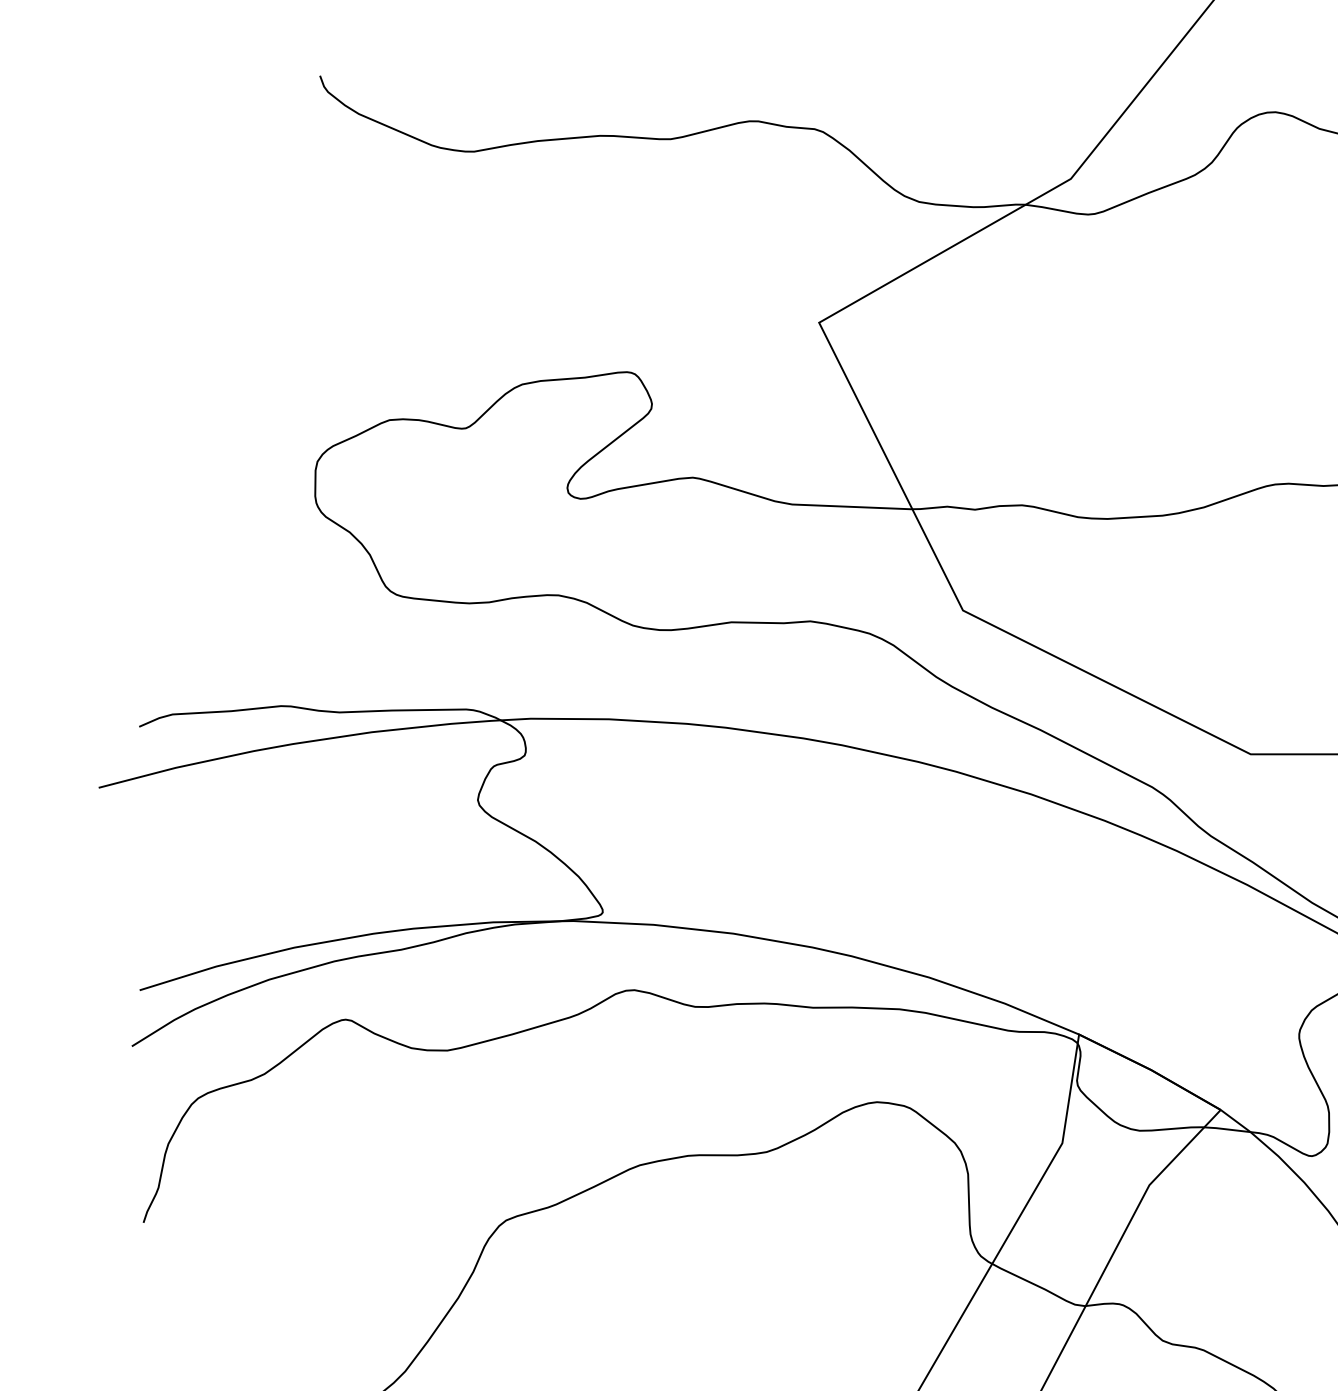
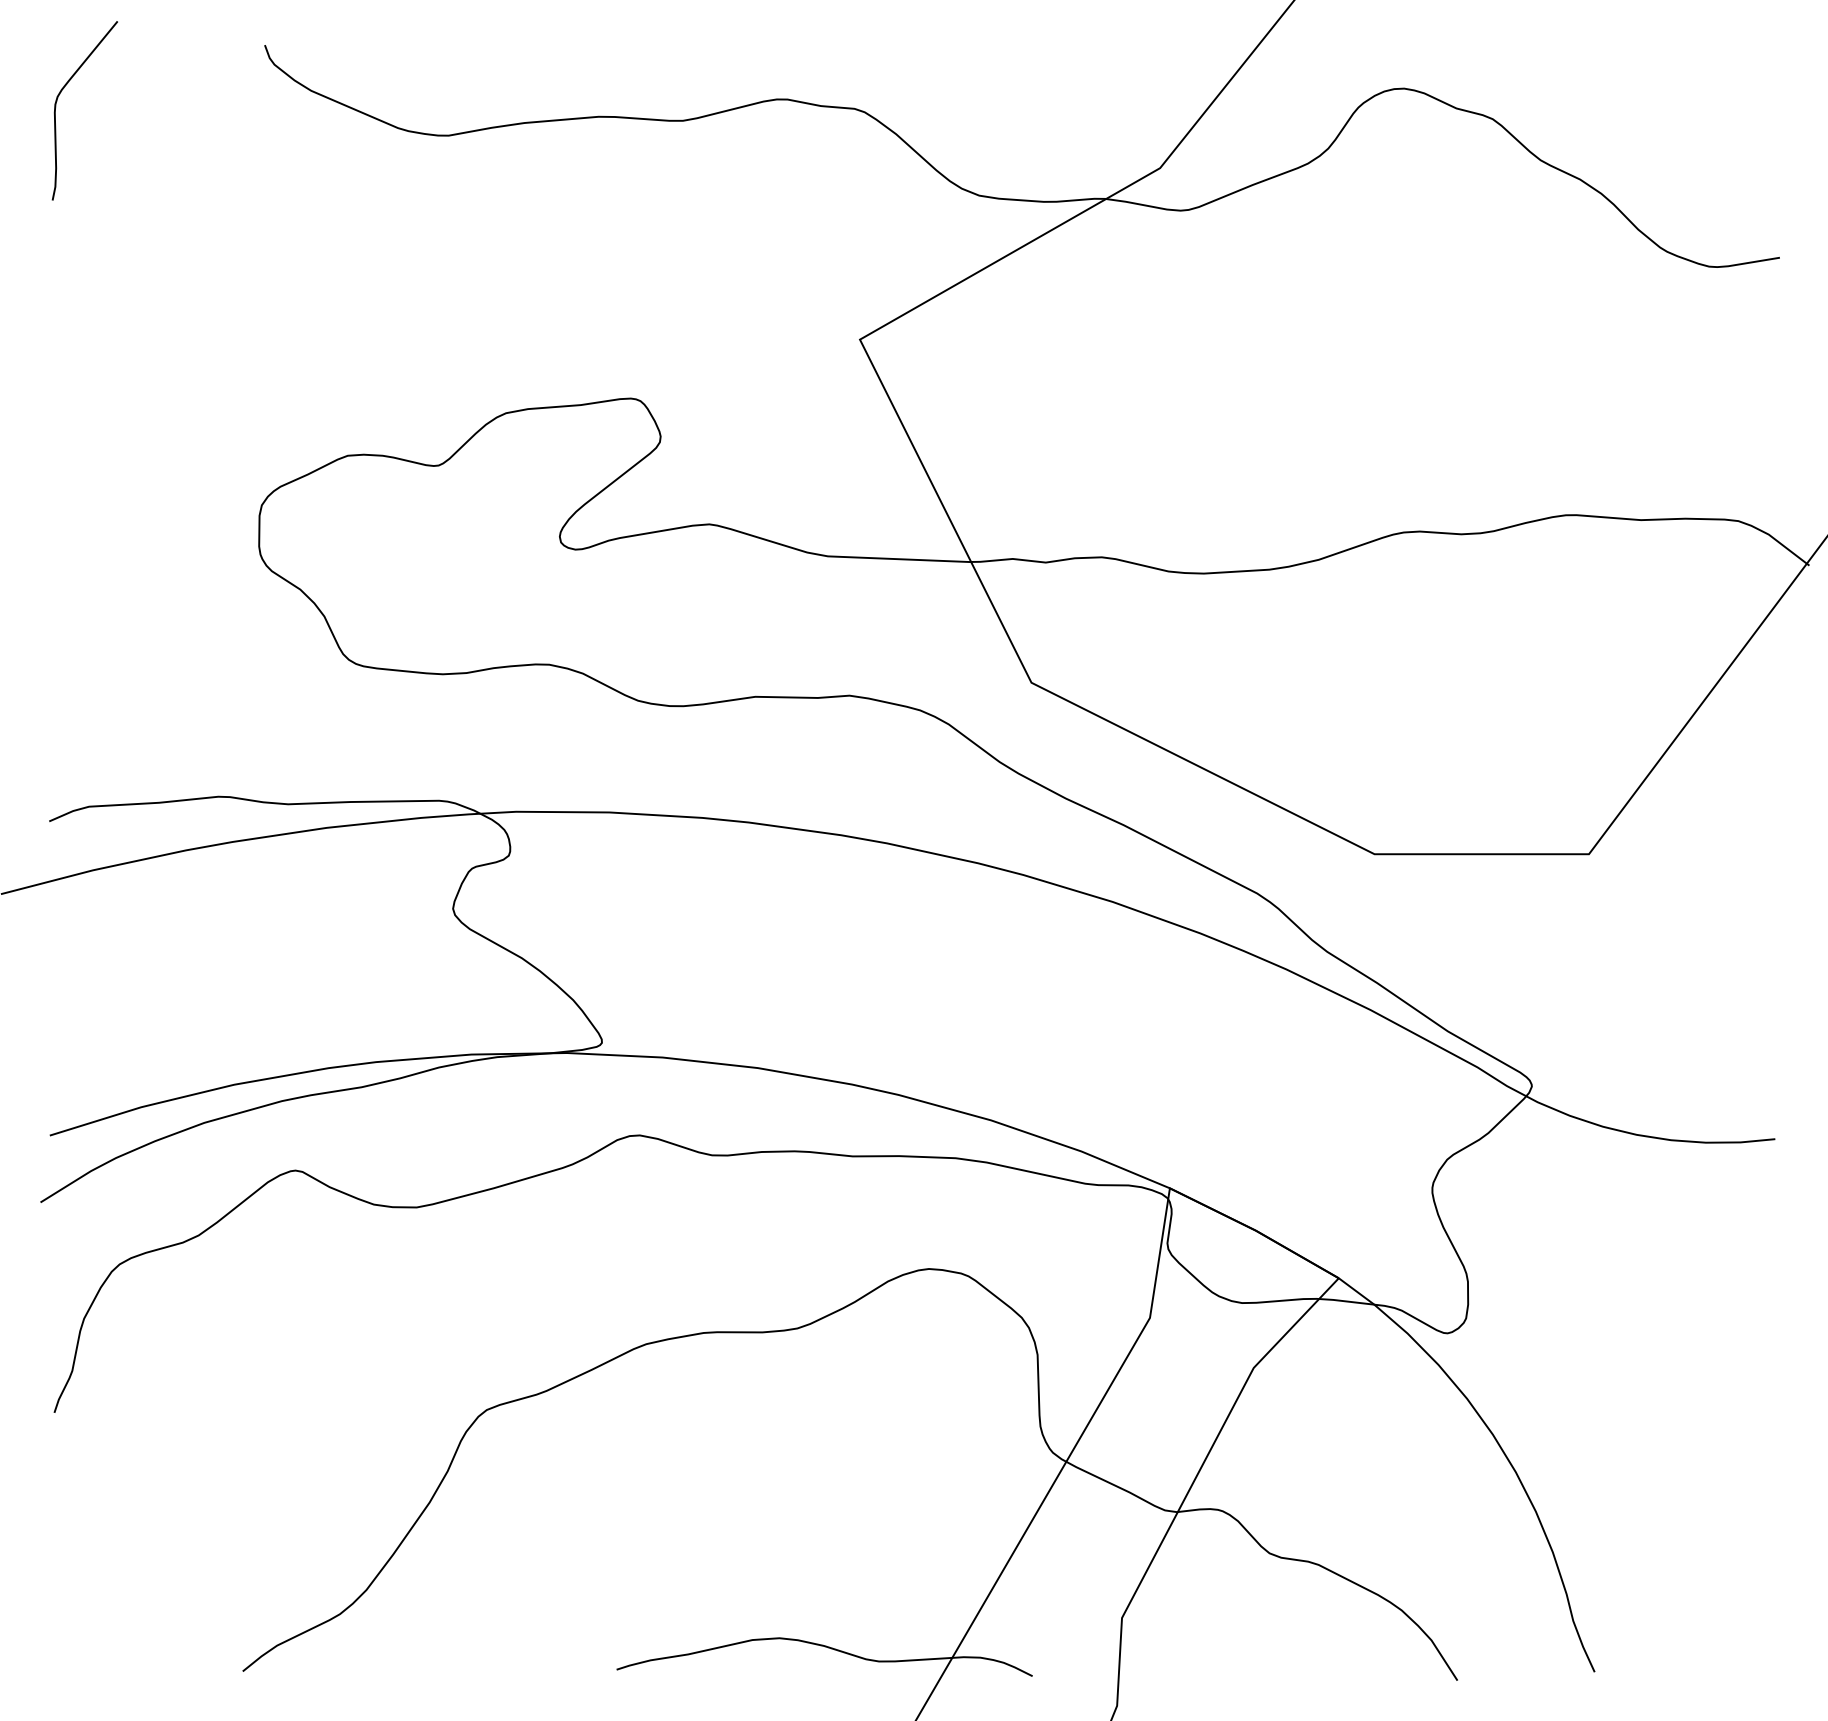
curve: (145, 128) -> (56, 107), added

